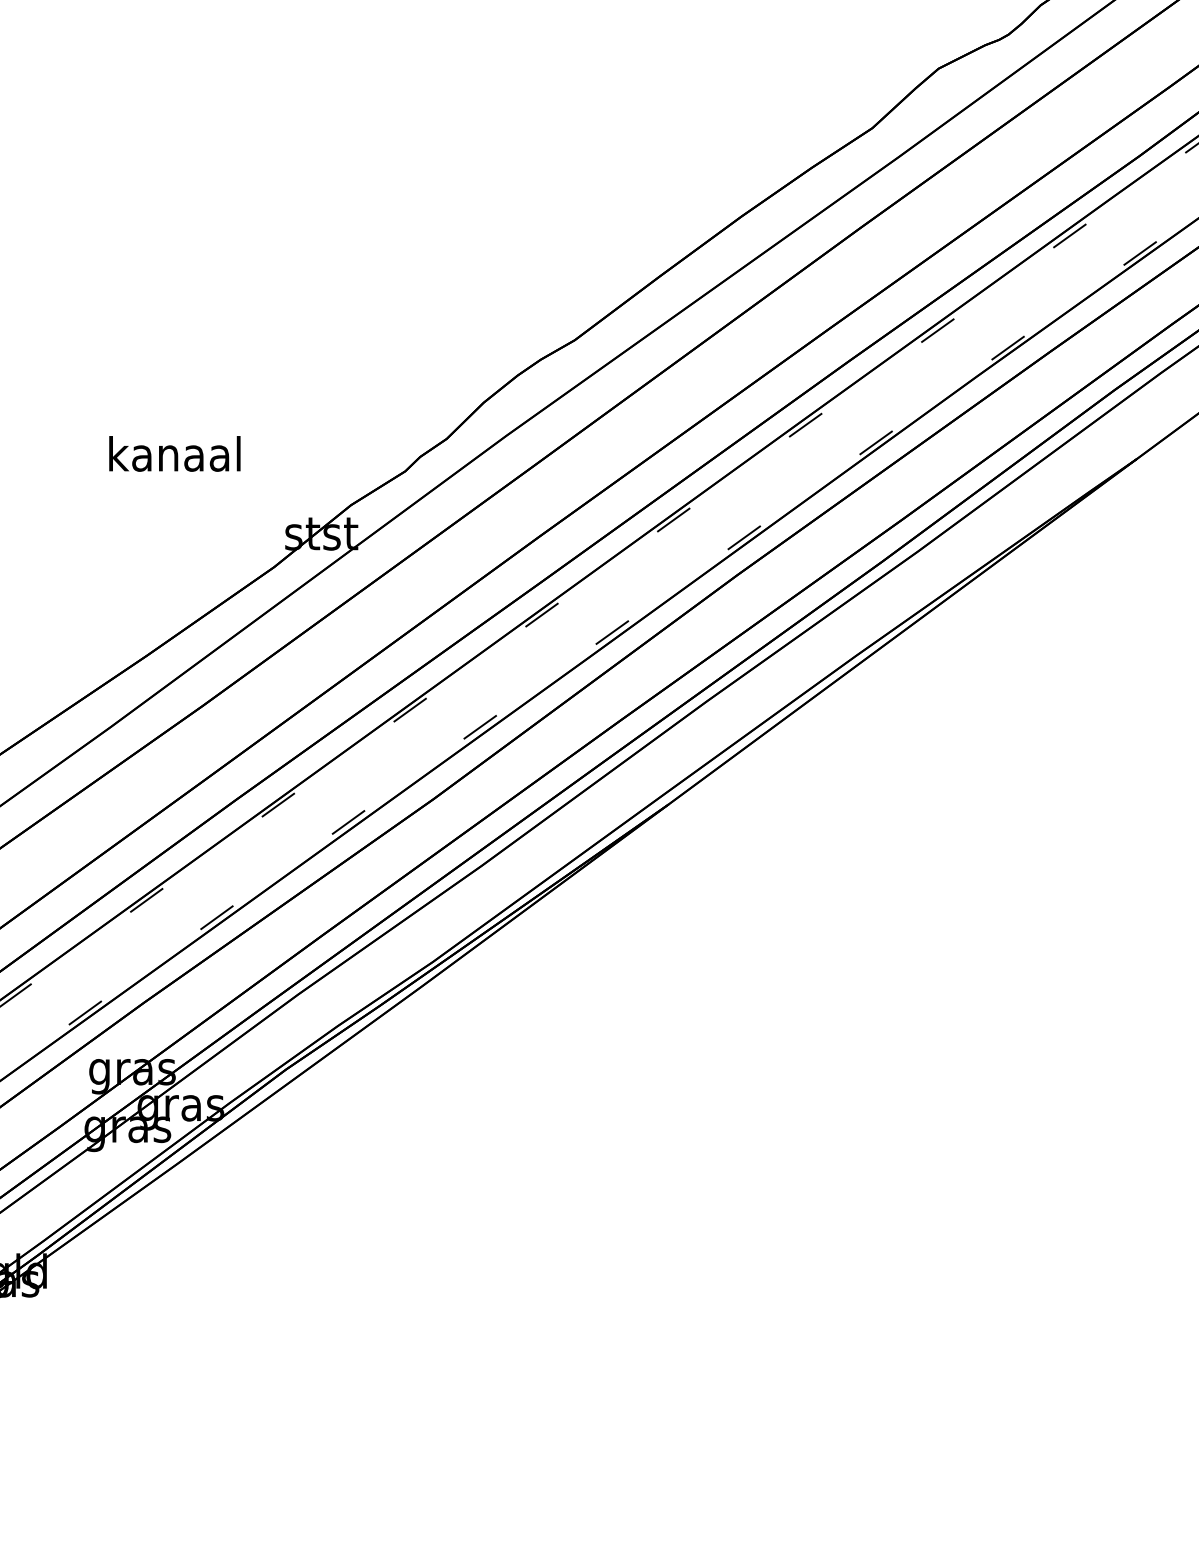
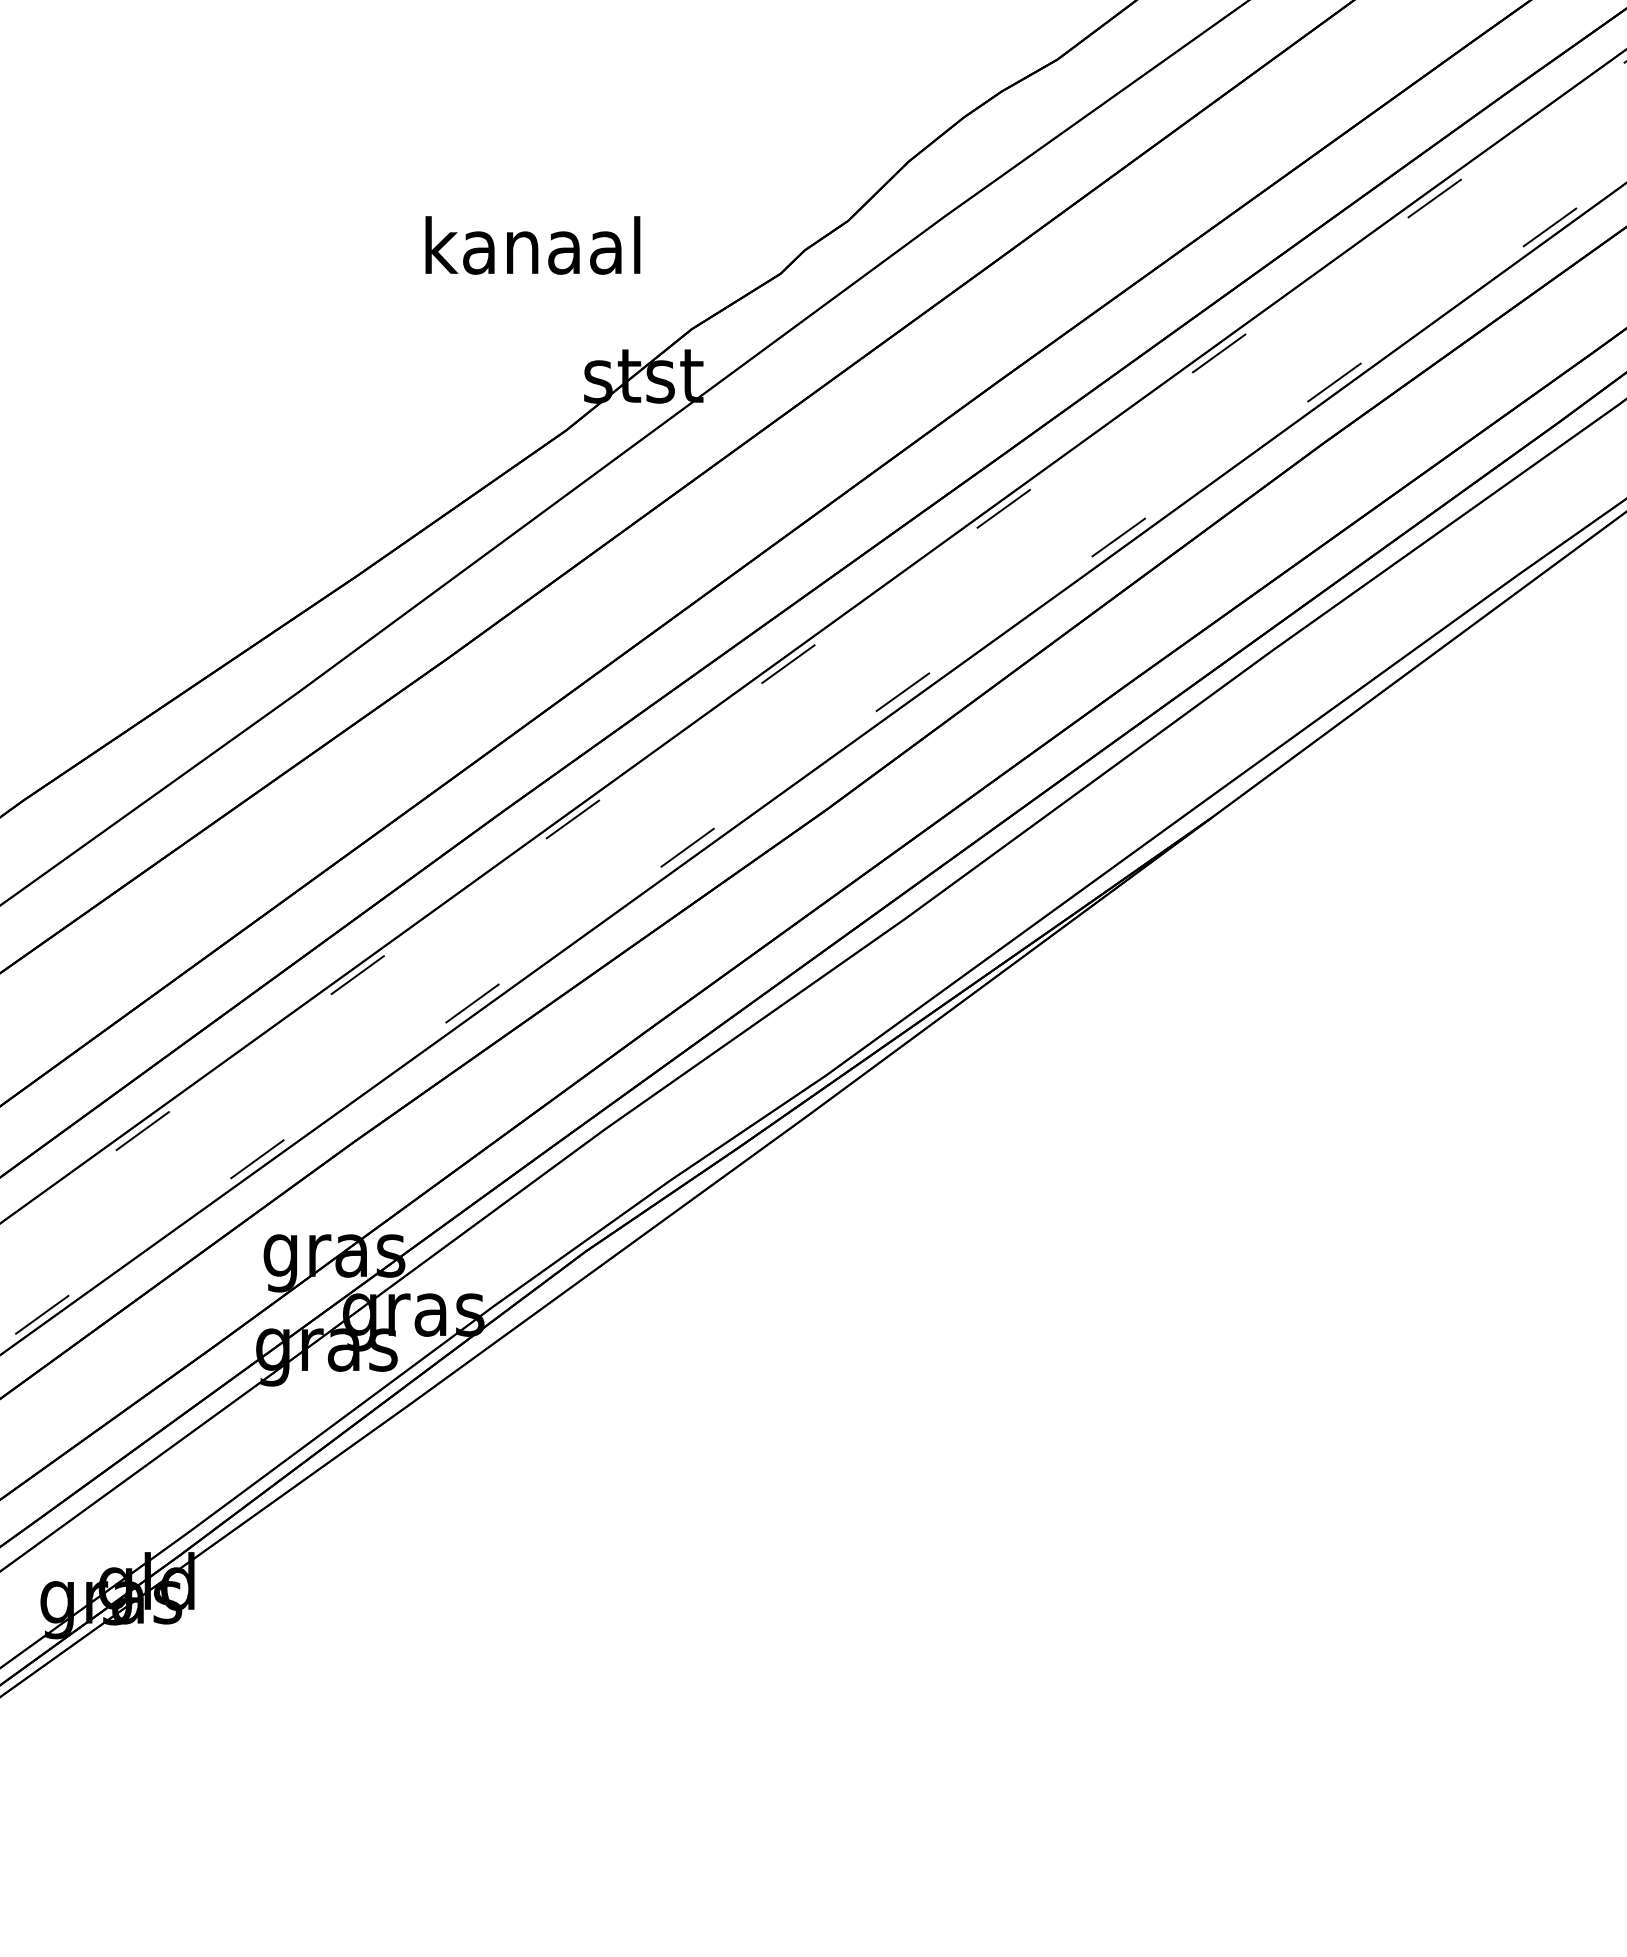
text: (174, 453) -> (532, 244), moved

